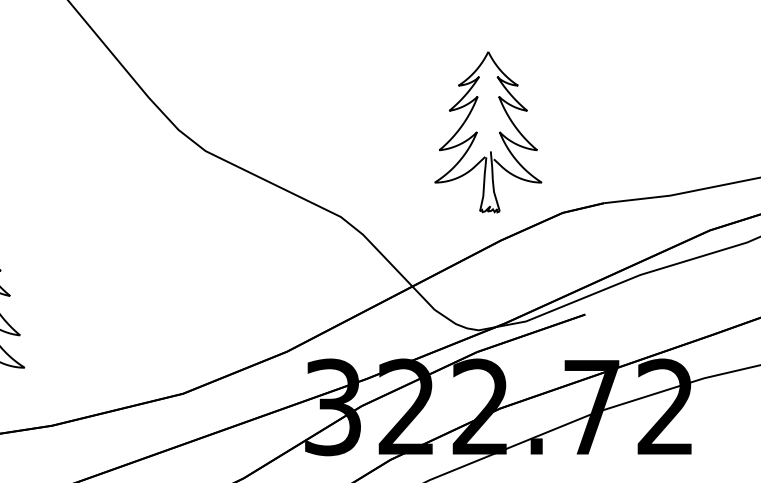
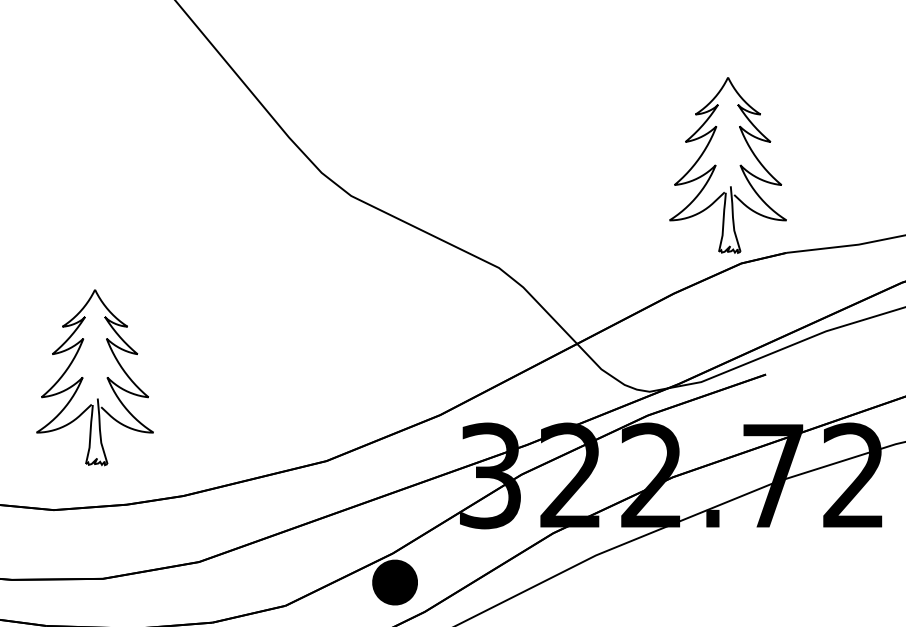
part: (487, 132) -> (727, 165), moved

